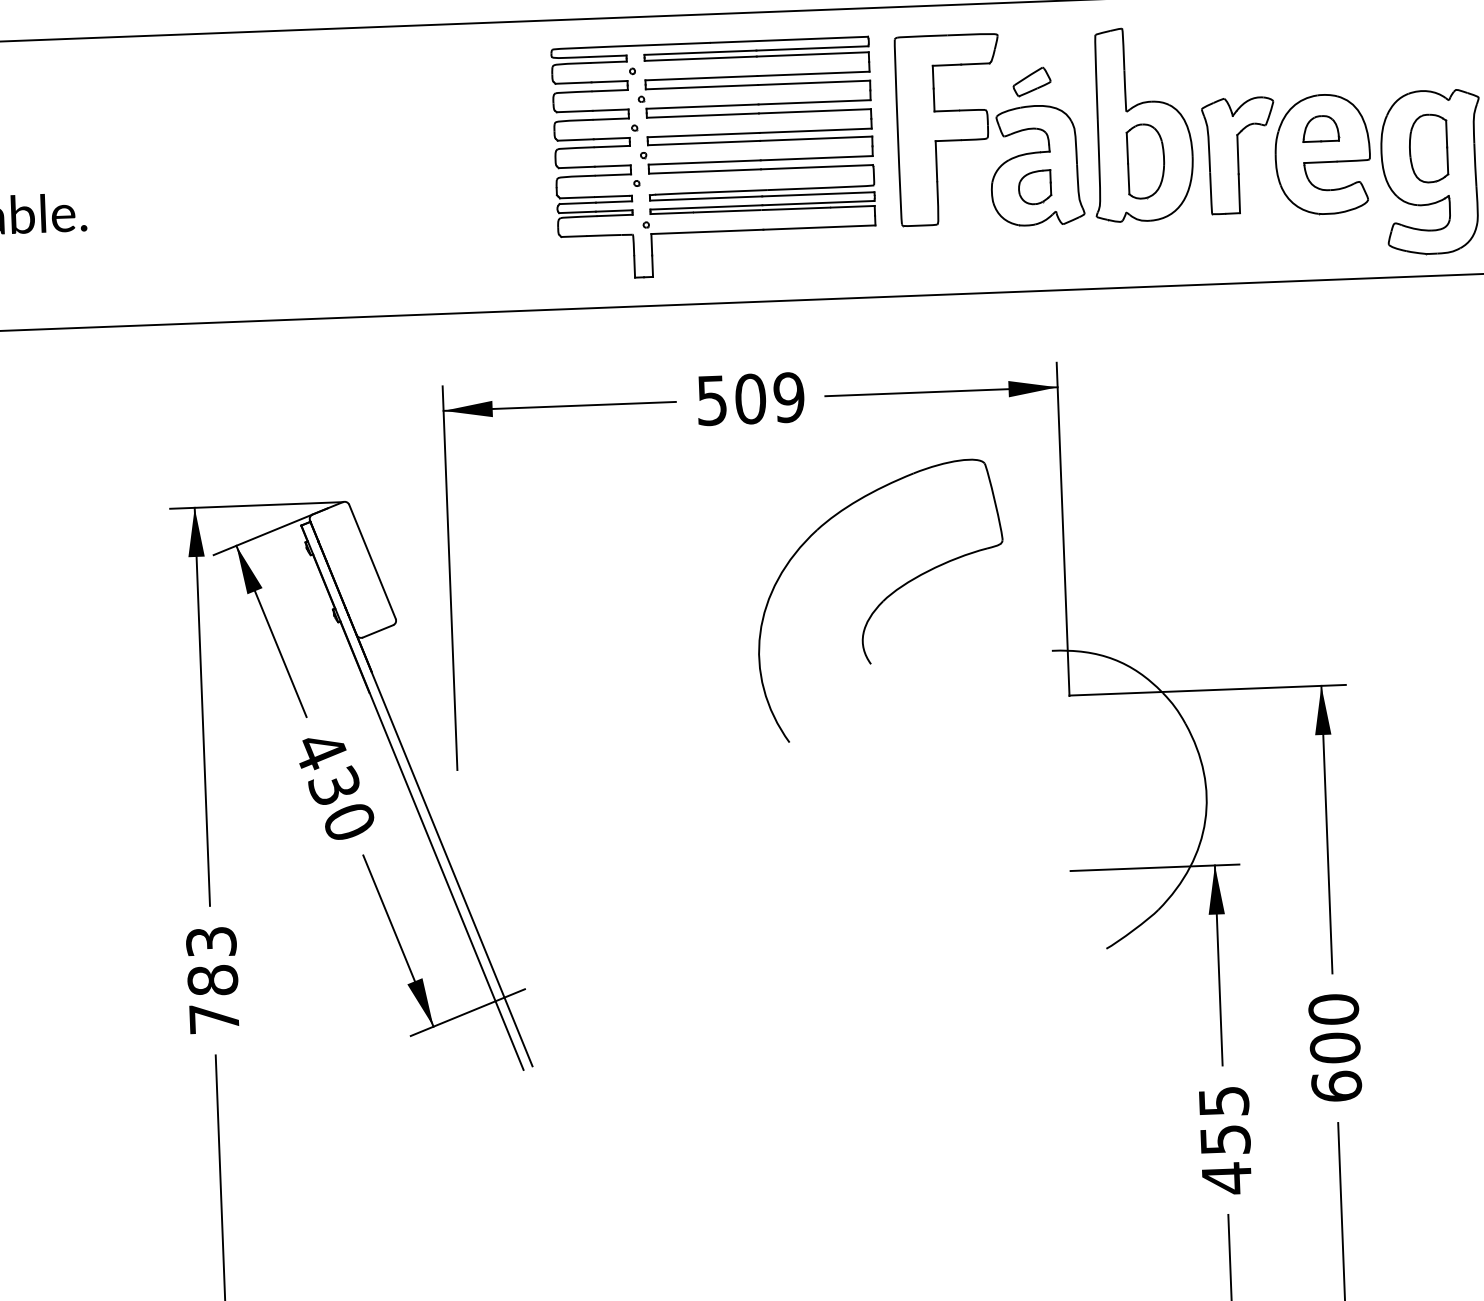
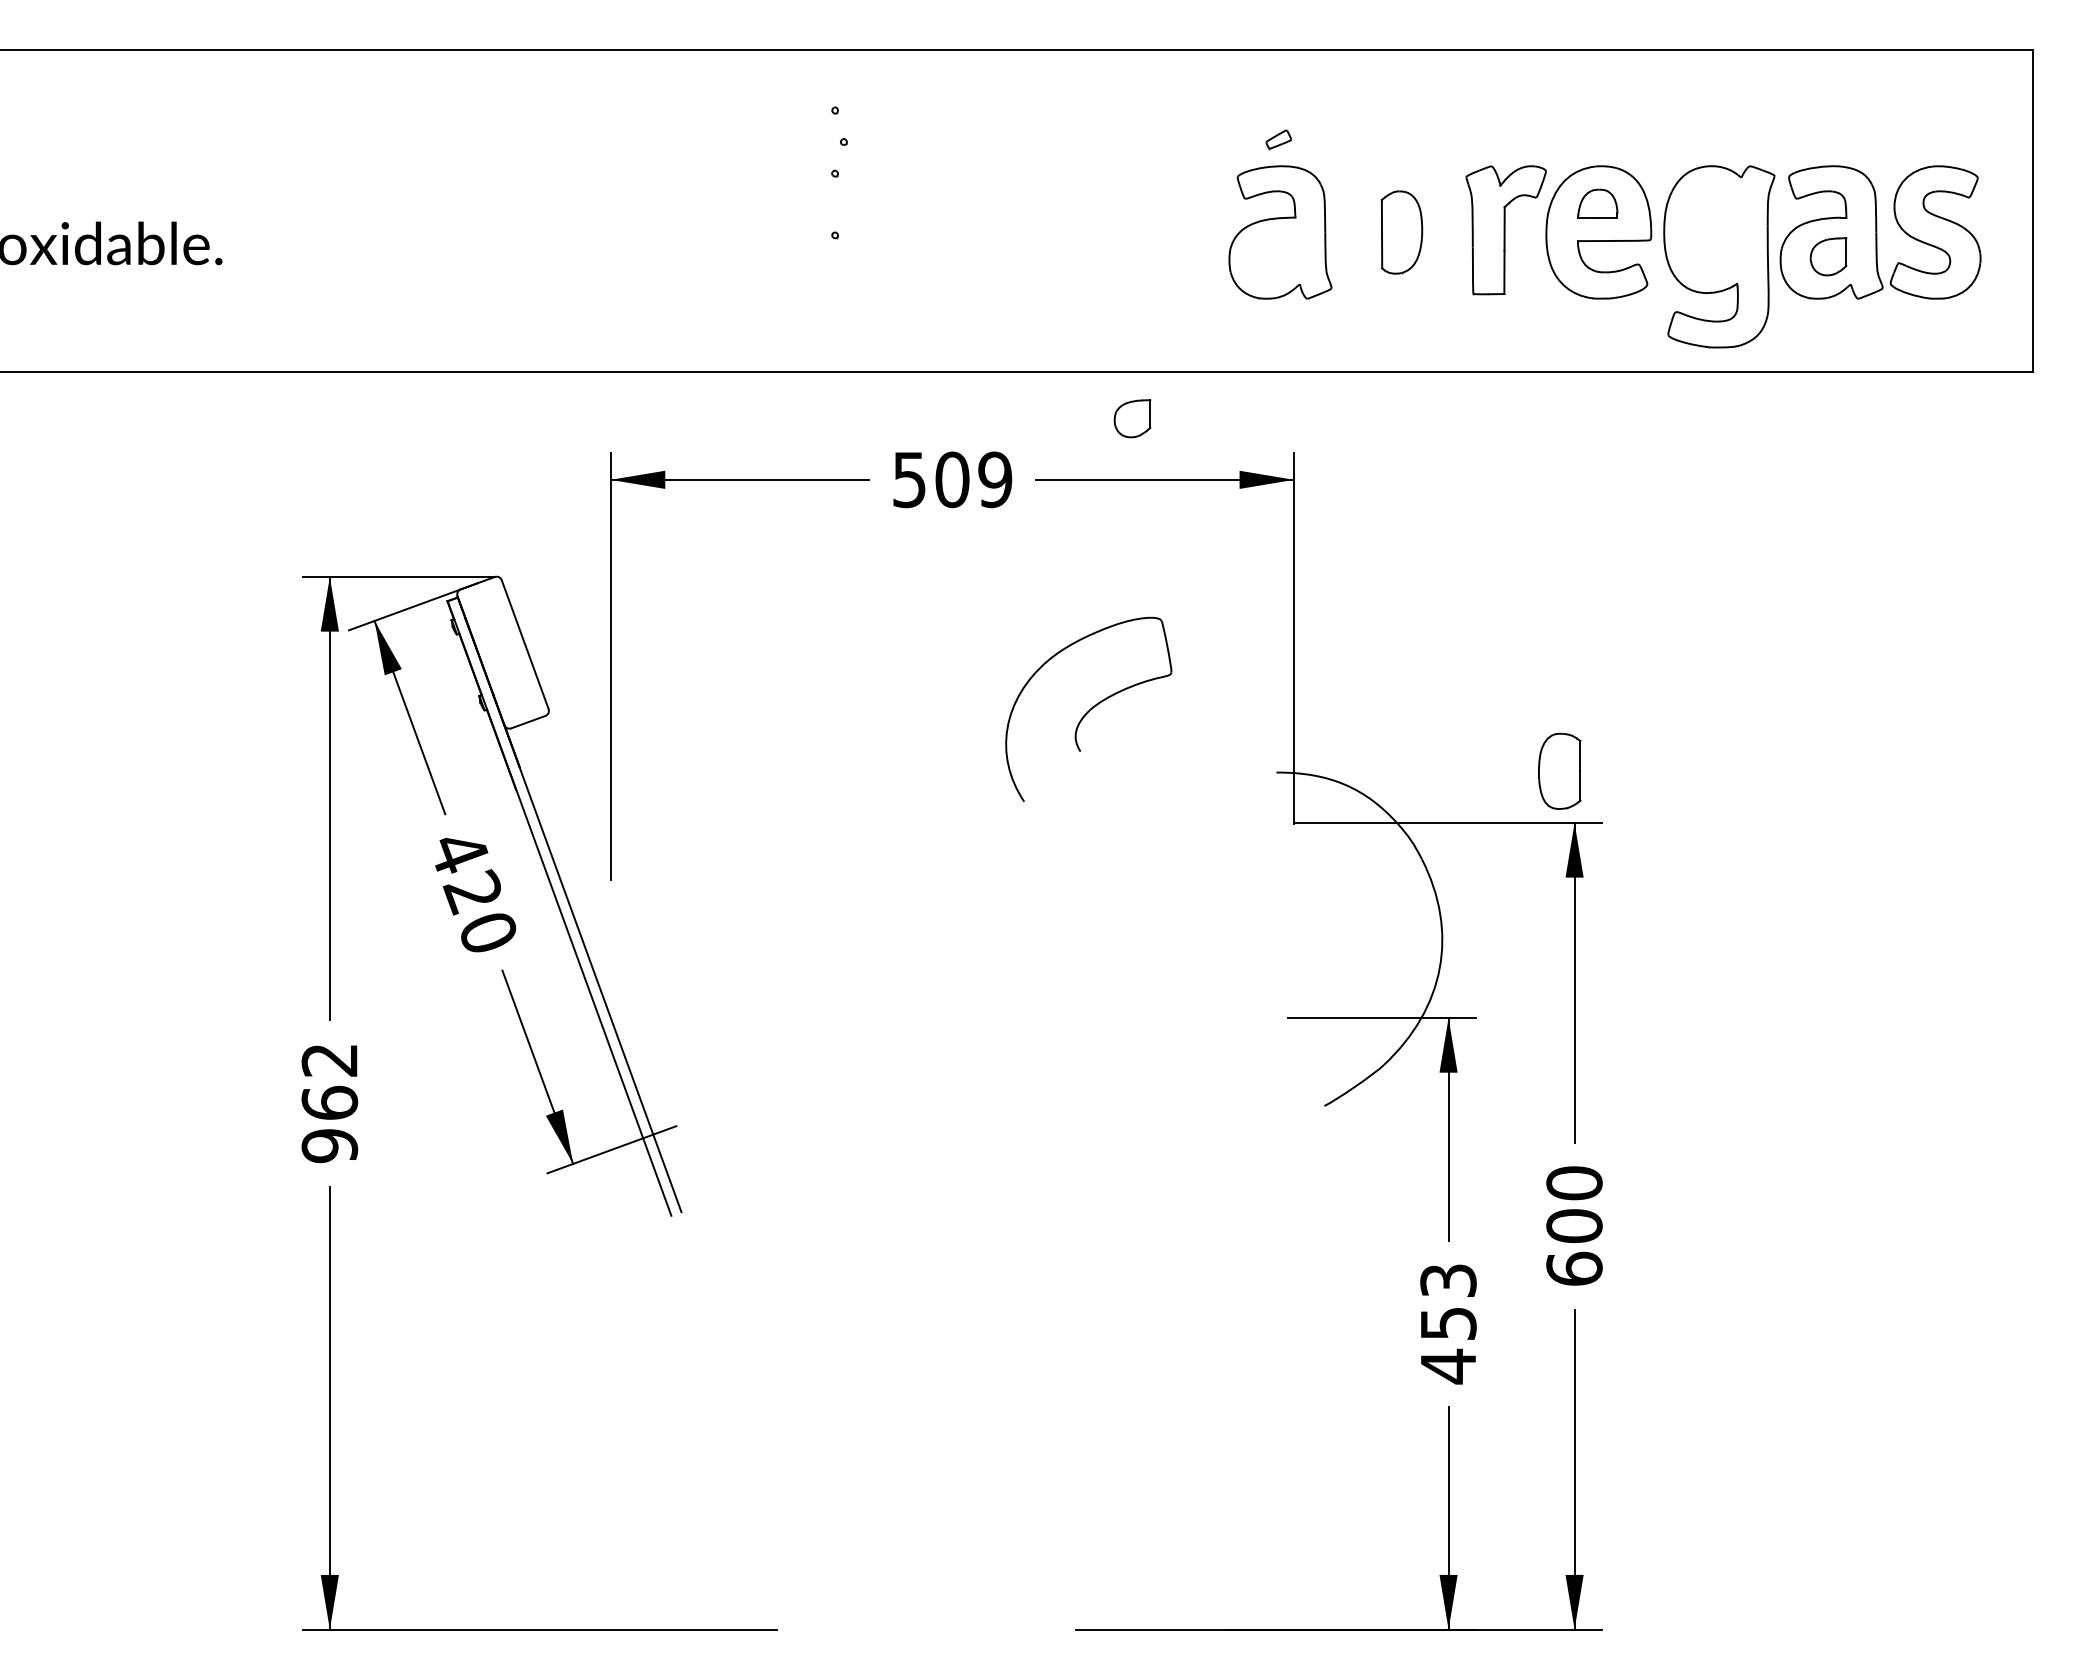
part: (1031, 82) -> (1278, 139), size x0.6
part: (1142, 124) -> (1399, 191), removed
part: (949, 130) -> (1184, 189), removed
part: (1428, 147) -> (1559, 770), moved
part: (713, 158) -> (921, 210), removed
part: (1034, 187) -> (1132, 418), moved
part: (880, 600) -> (1088, 709), size x0.6
text: (332, 786) -> (471, 892), 430 -> 420
text: (212, 980) -> (329, 1103), 783 -> 962
text: (1223, 1101) -> (1448, 1280), 455 -> 453

